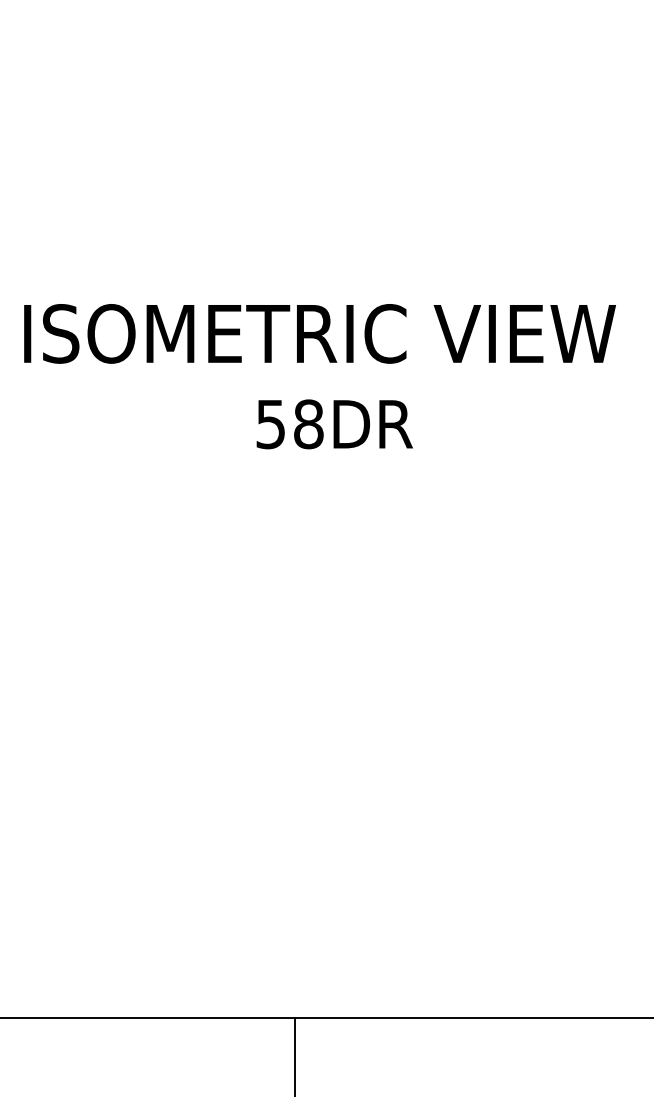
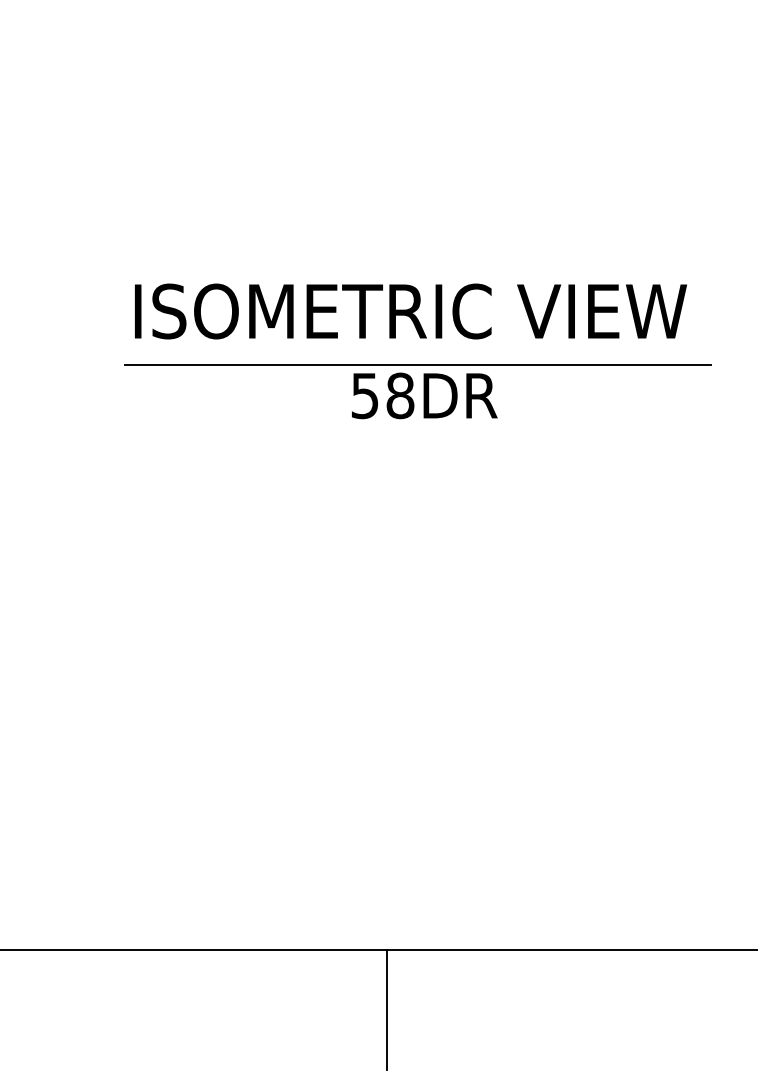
line: (327, 390) -> (417, 364), added

